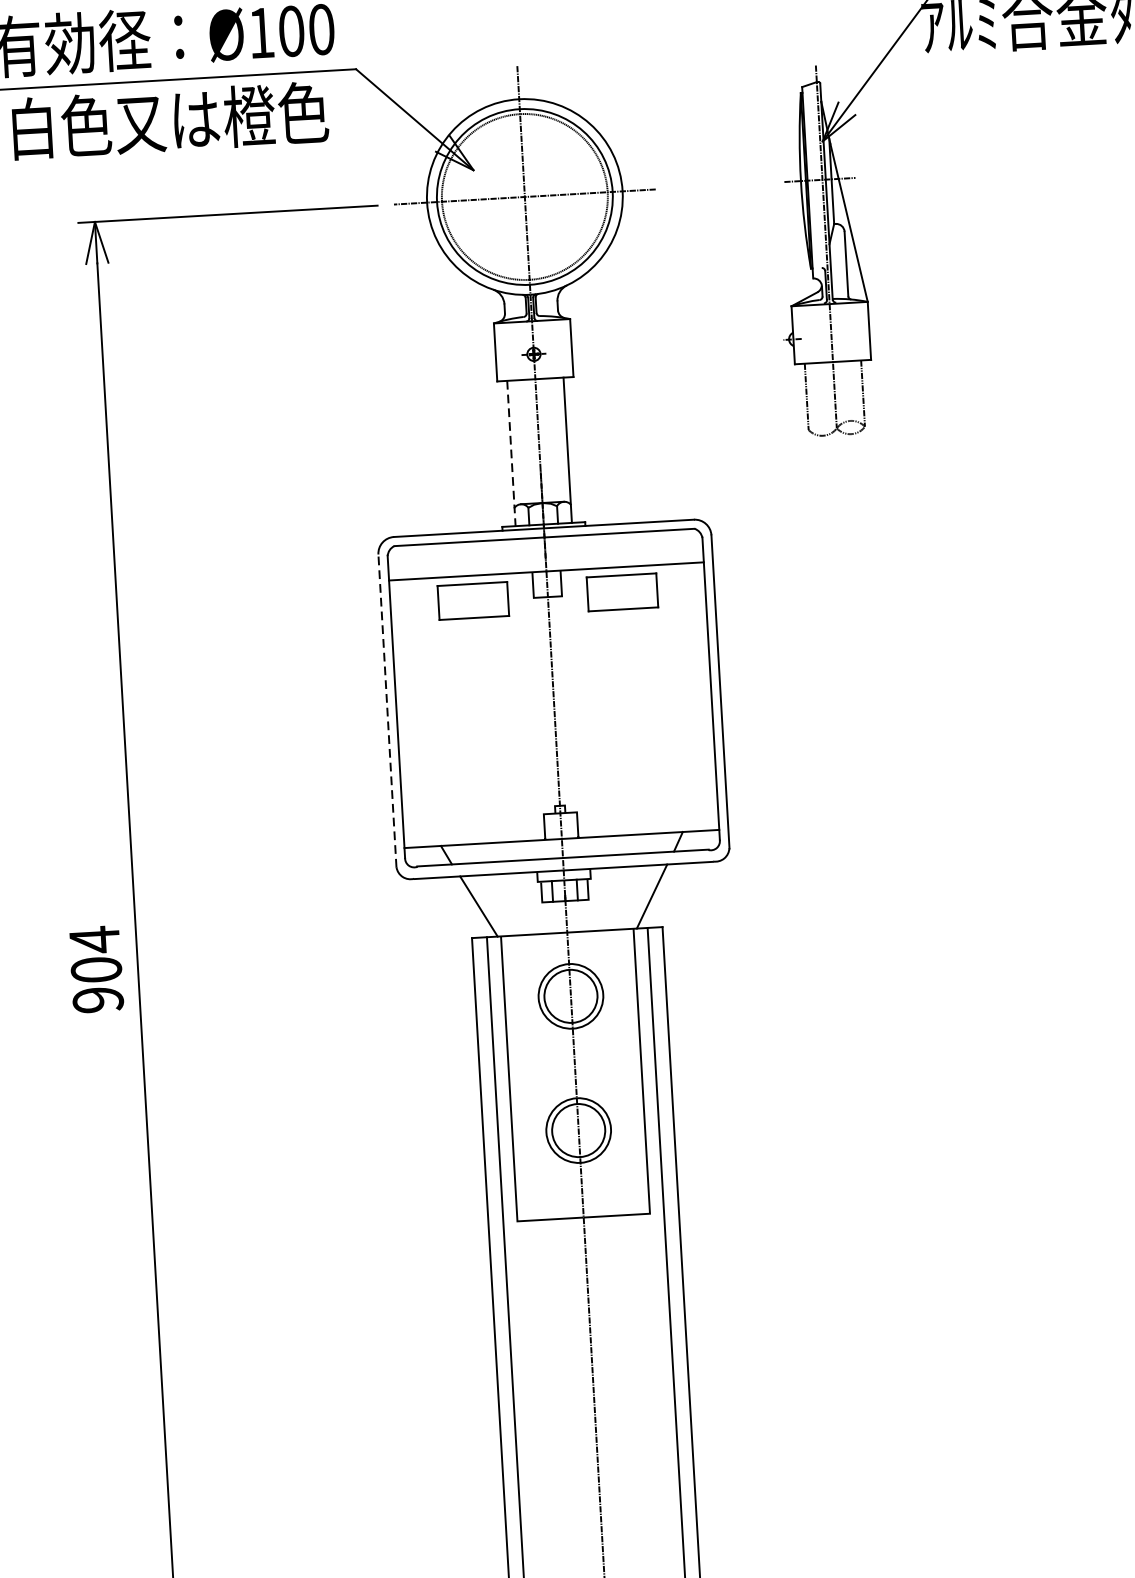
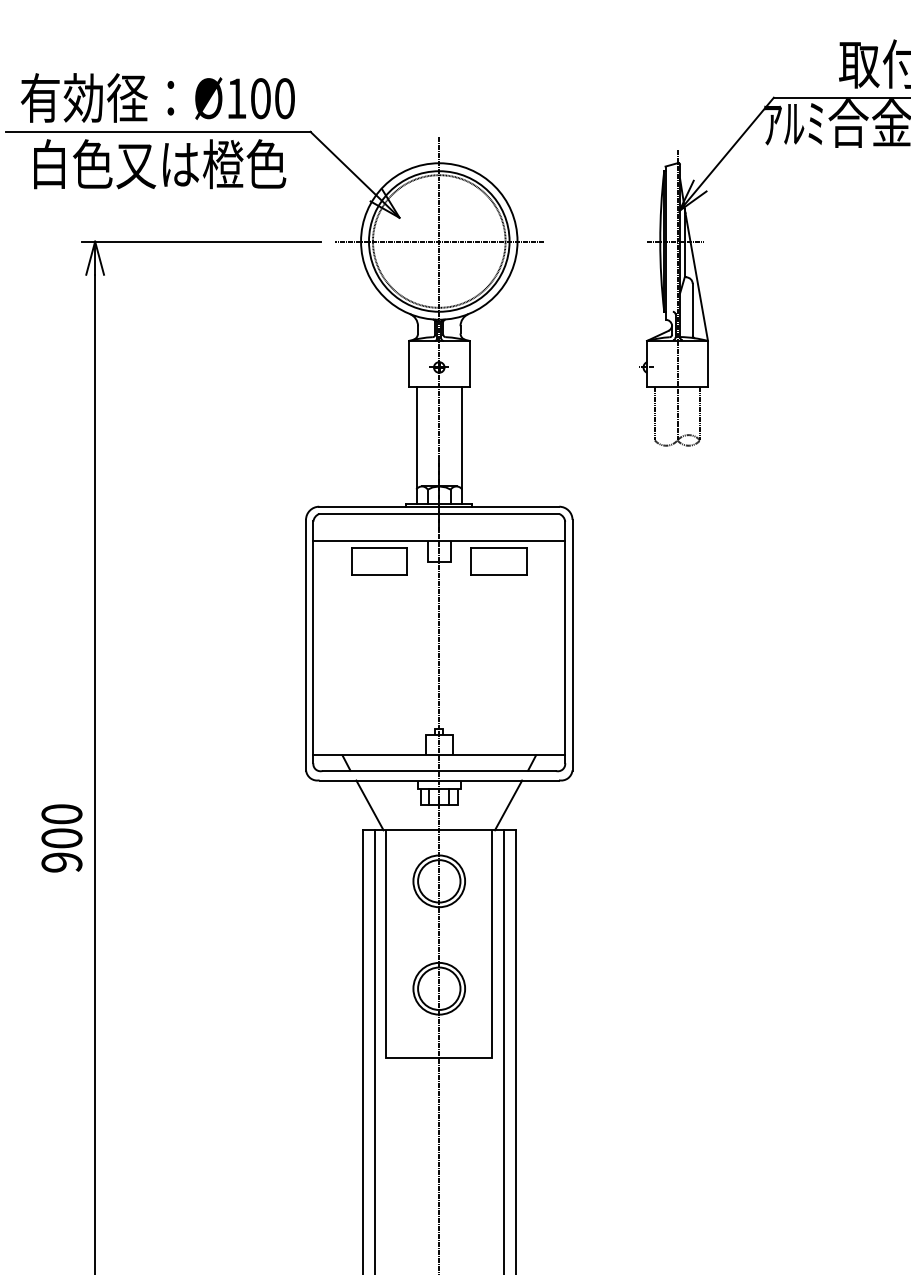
line: (511, 454) -> (416, 446), dashed -> solid
line: (388, 710) -> (306, 644), dashed -> solid
text: (94, 940) -> (61, 814), 904 -> 900

